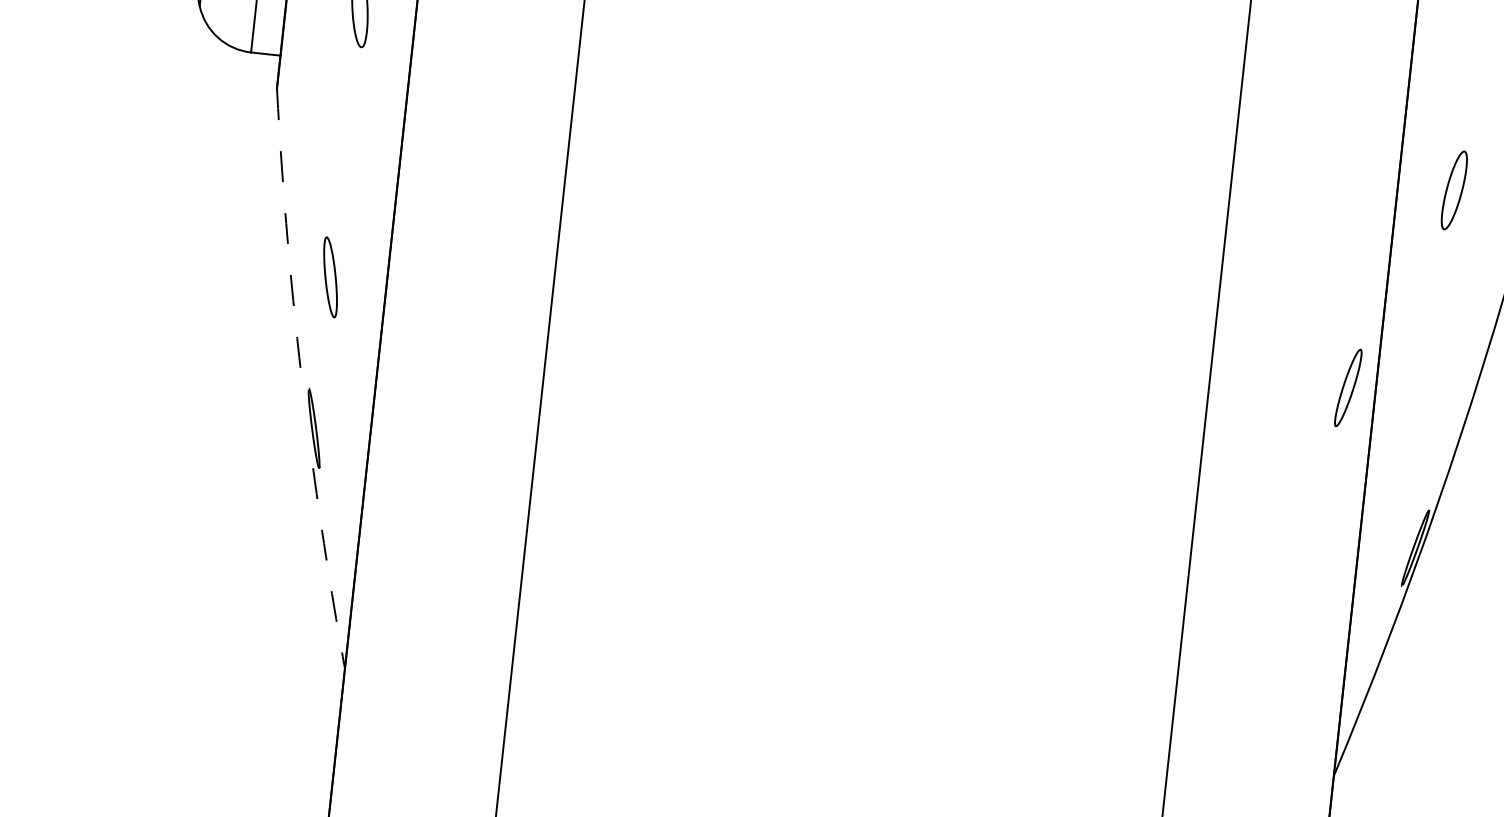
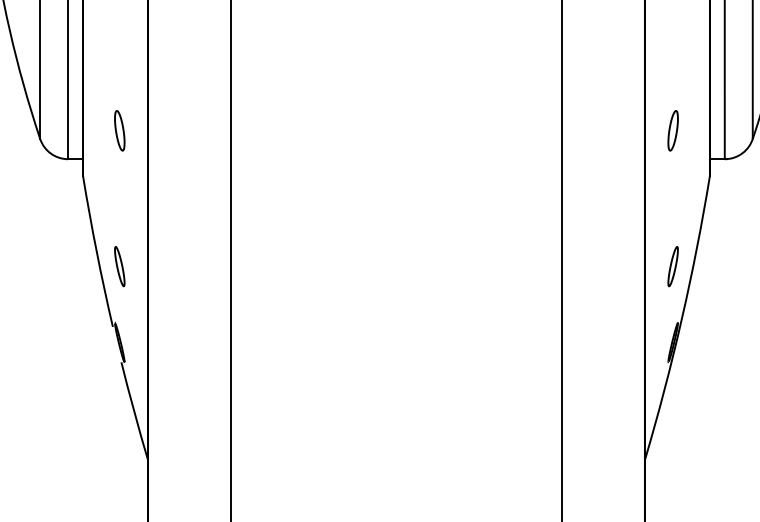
part: (1453, 189) -> (672, 130), moved
arc: (287, 242) -> (96, 251), dashed -> solid
part: (1347, 387) -> (672, 266), moved
arc: (328, 568) -> (134, 411), dashed -> solid

